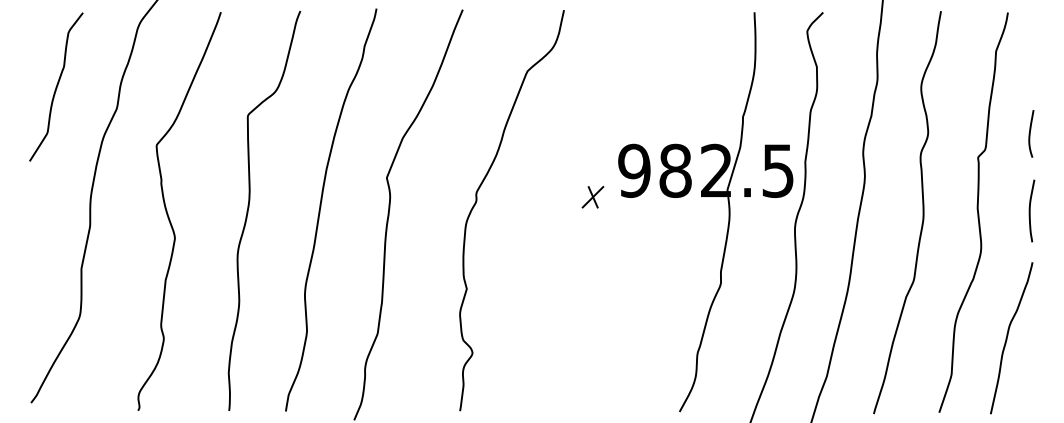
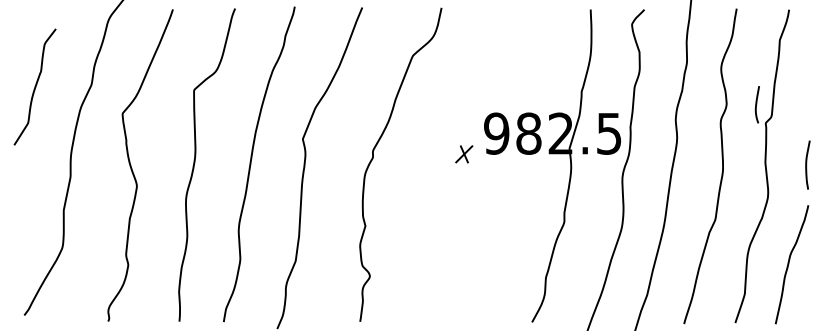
curve: (55, 86) -> (34, 86), moved
curve: (1030, 133) -> (756, 104), moved

